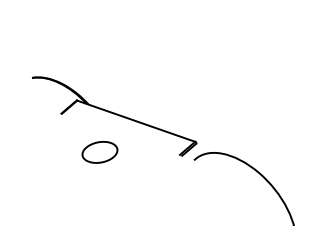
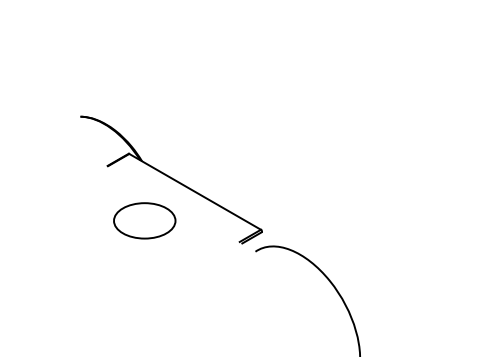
part: (99, 152) -> (144, 220), size x1.43

